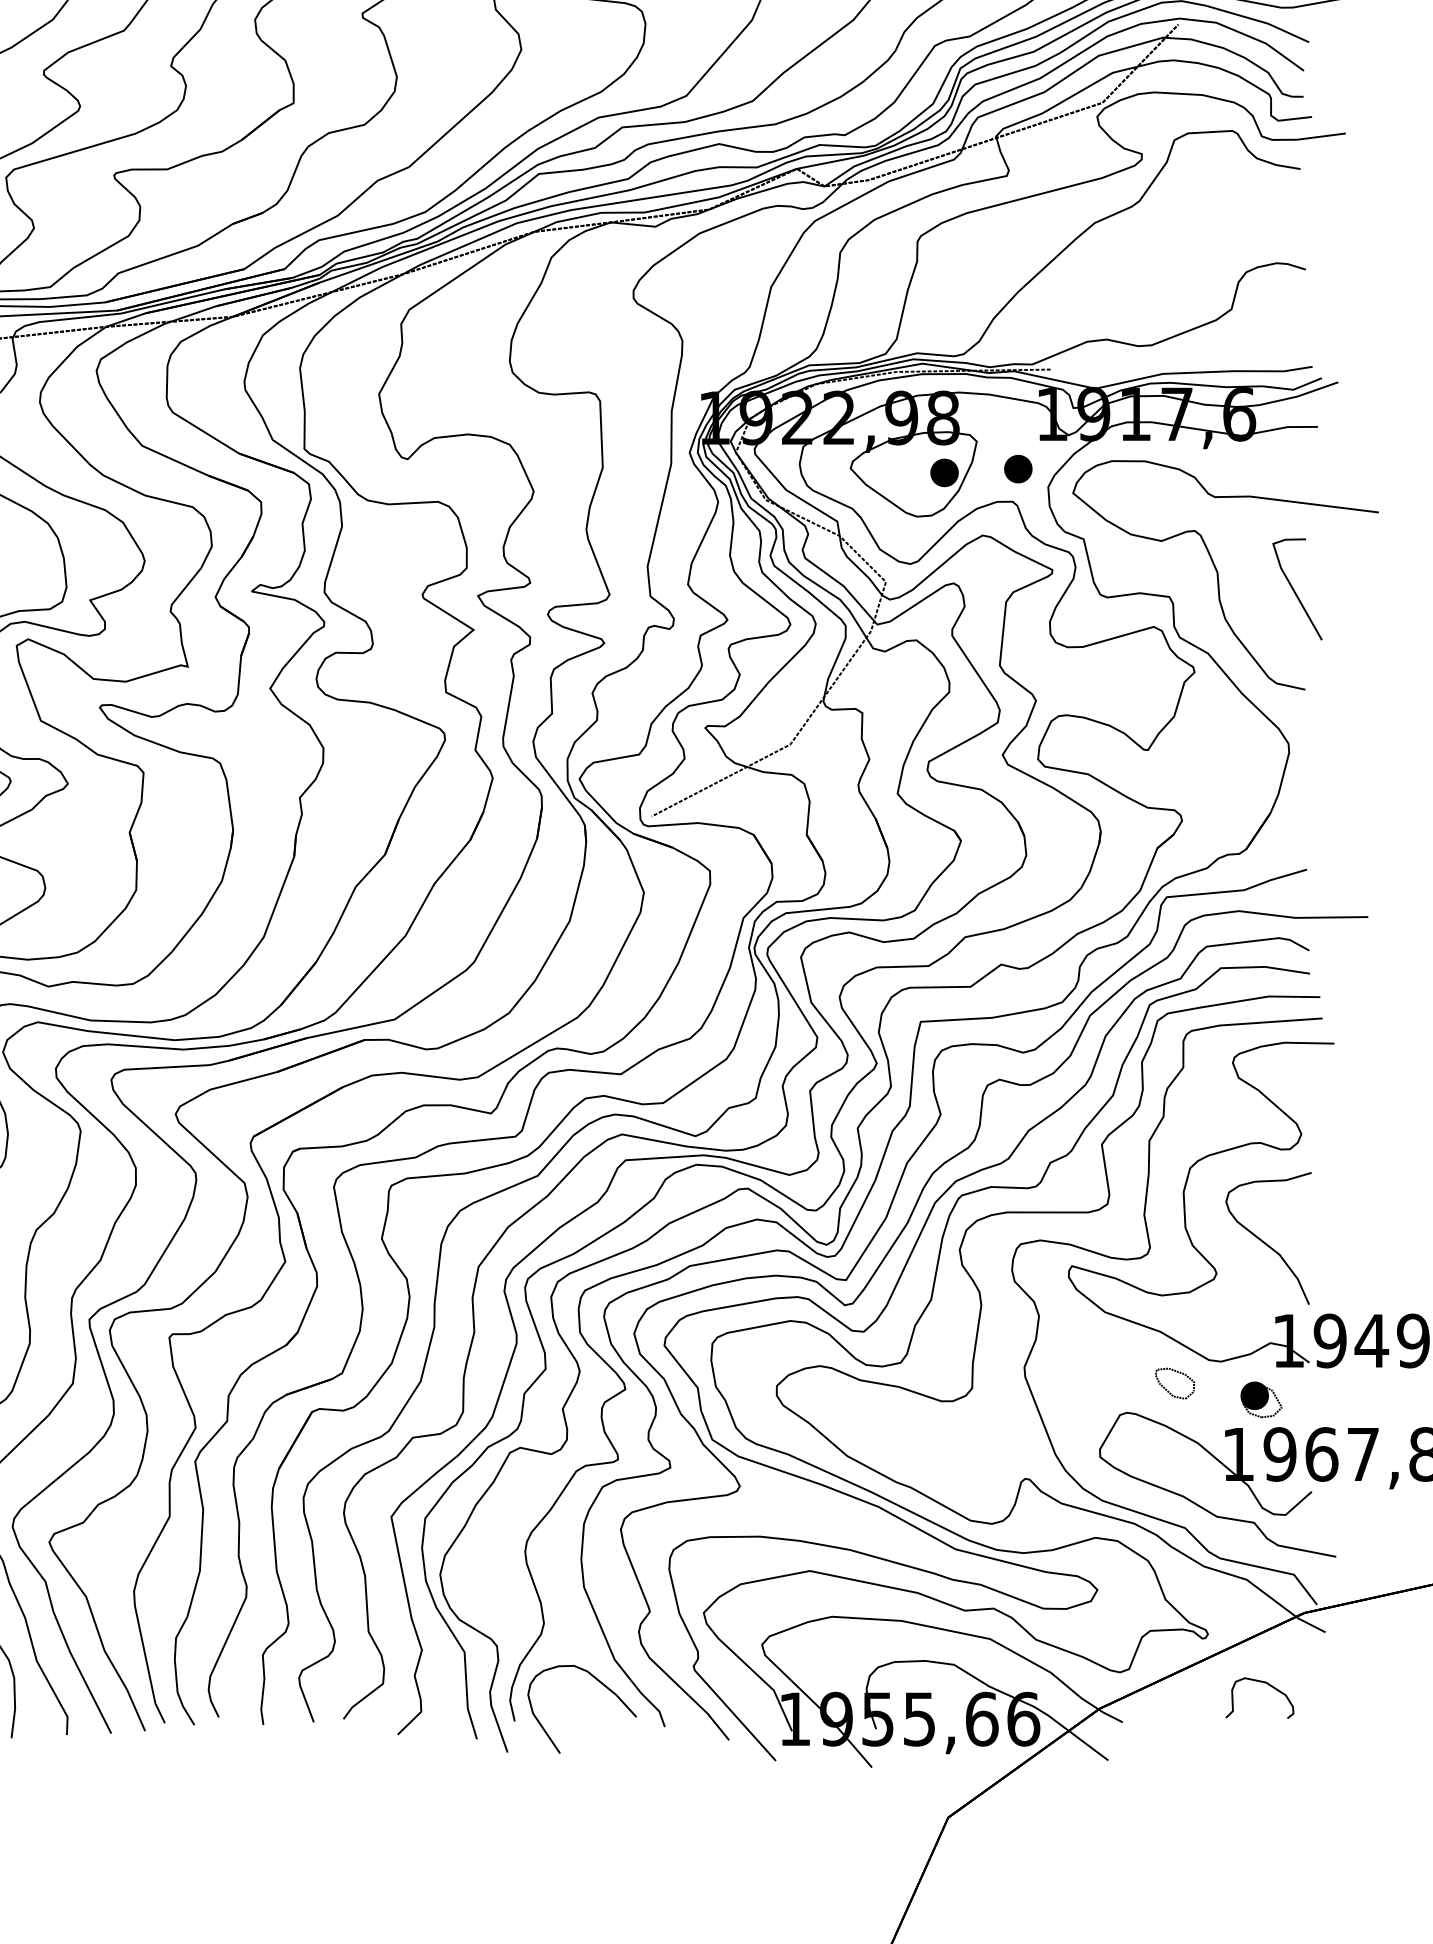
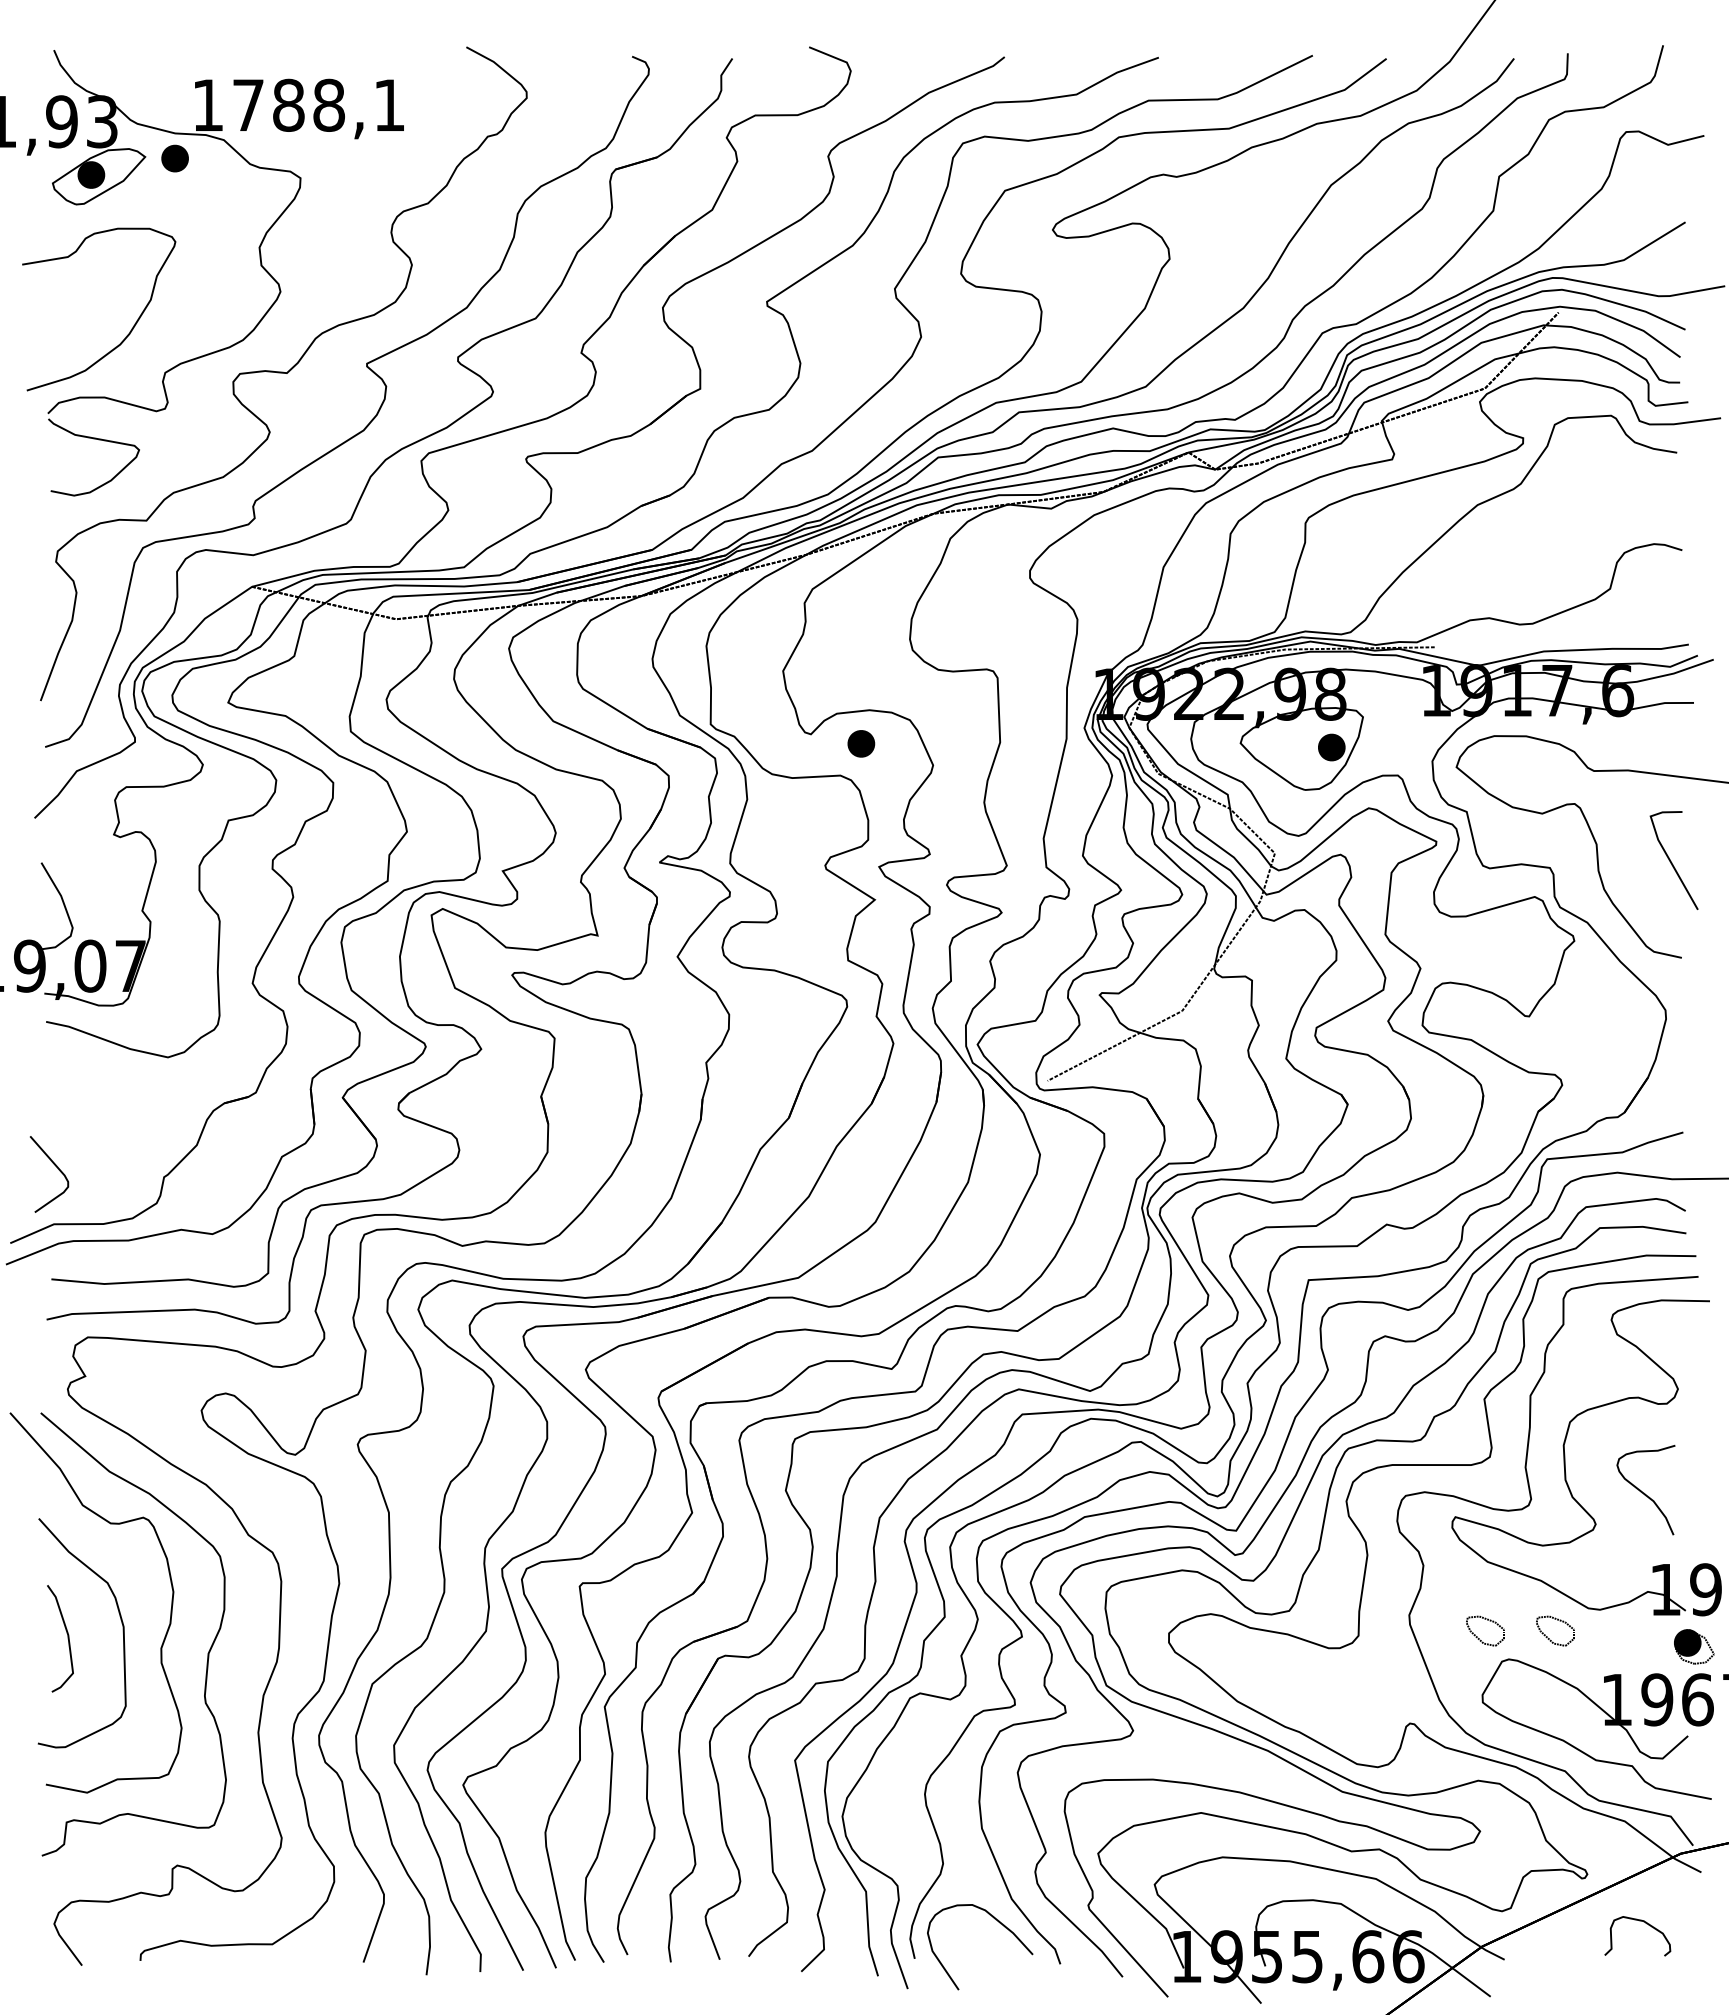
part: (1018, 468) -> (861, 743), moved
part: (1267, 1237) -> (1645, 1489), size x0.7
part: (1107, 1373) -> (1489, 1621), added
part: (1261, 1399) -> (1694, 1646), moved

